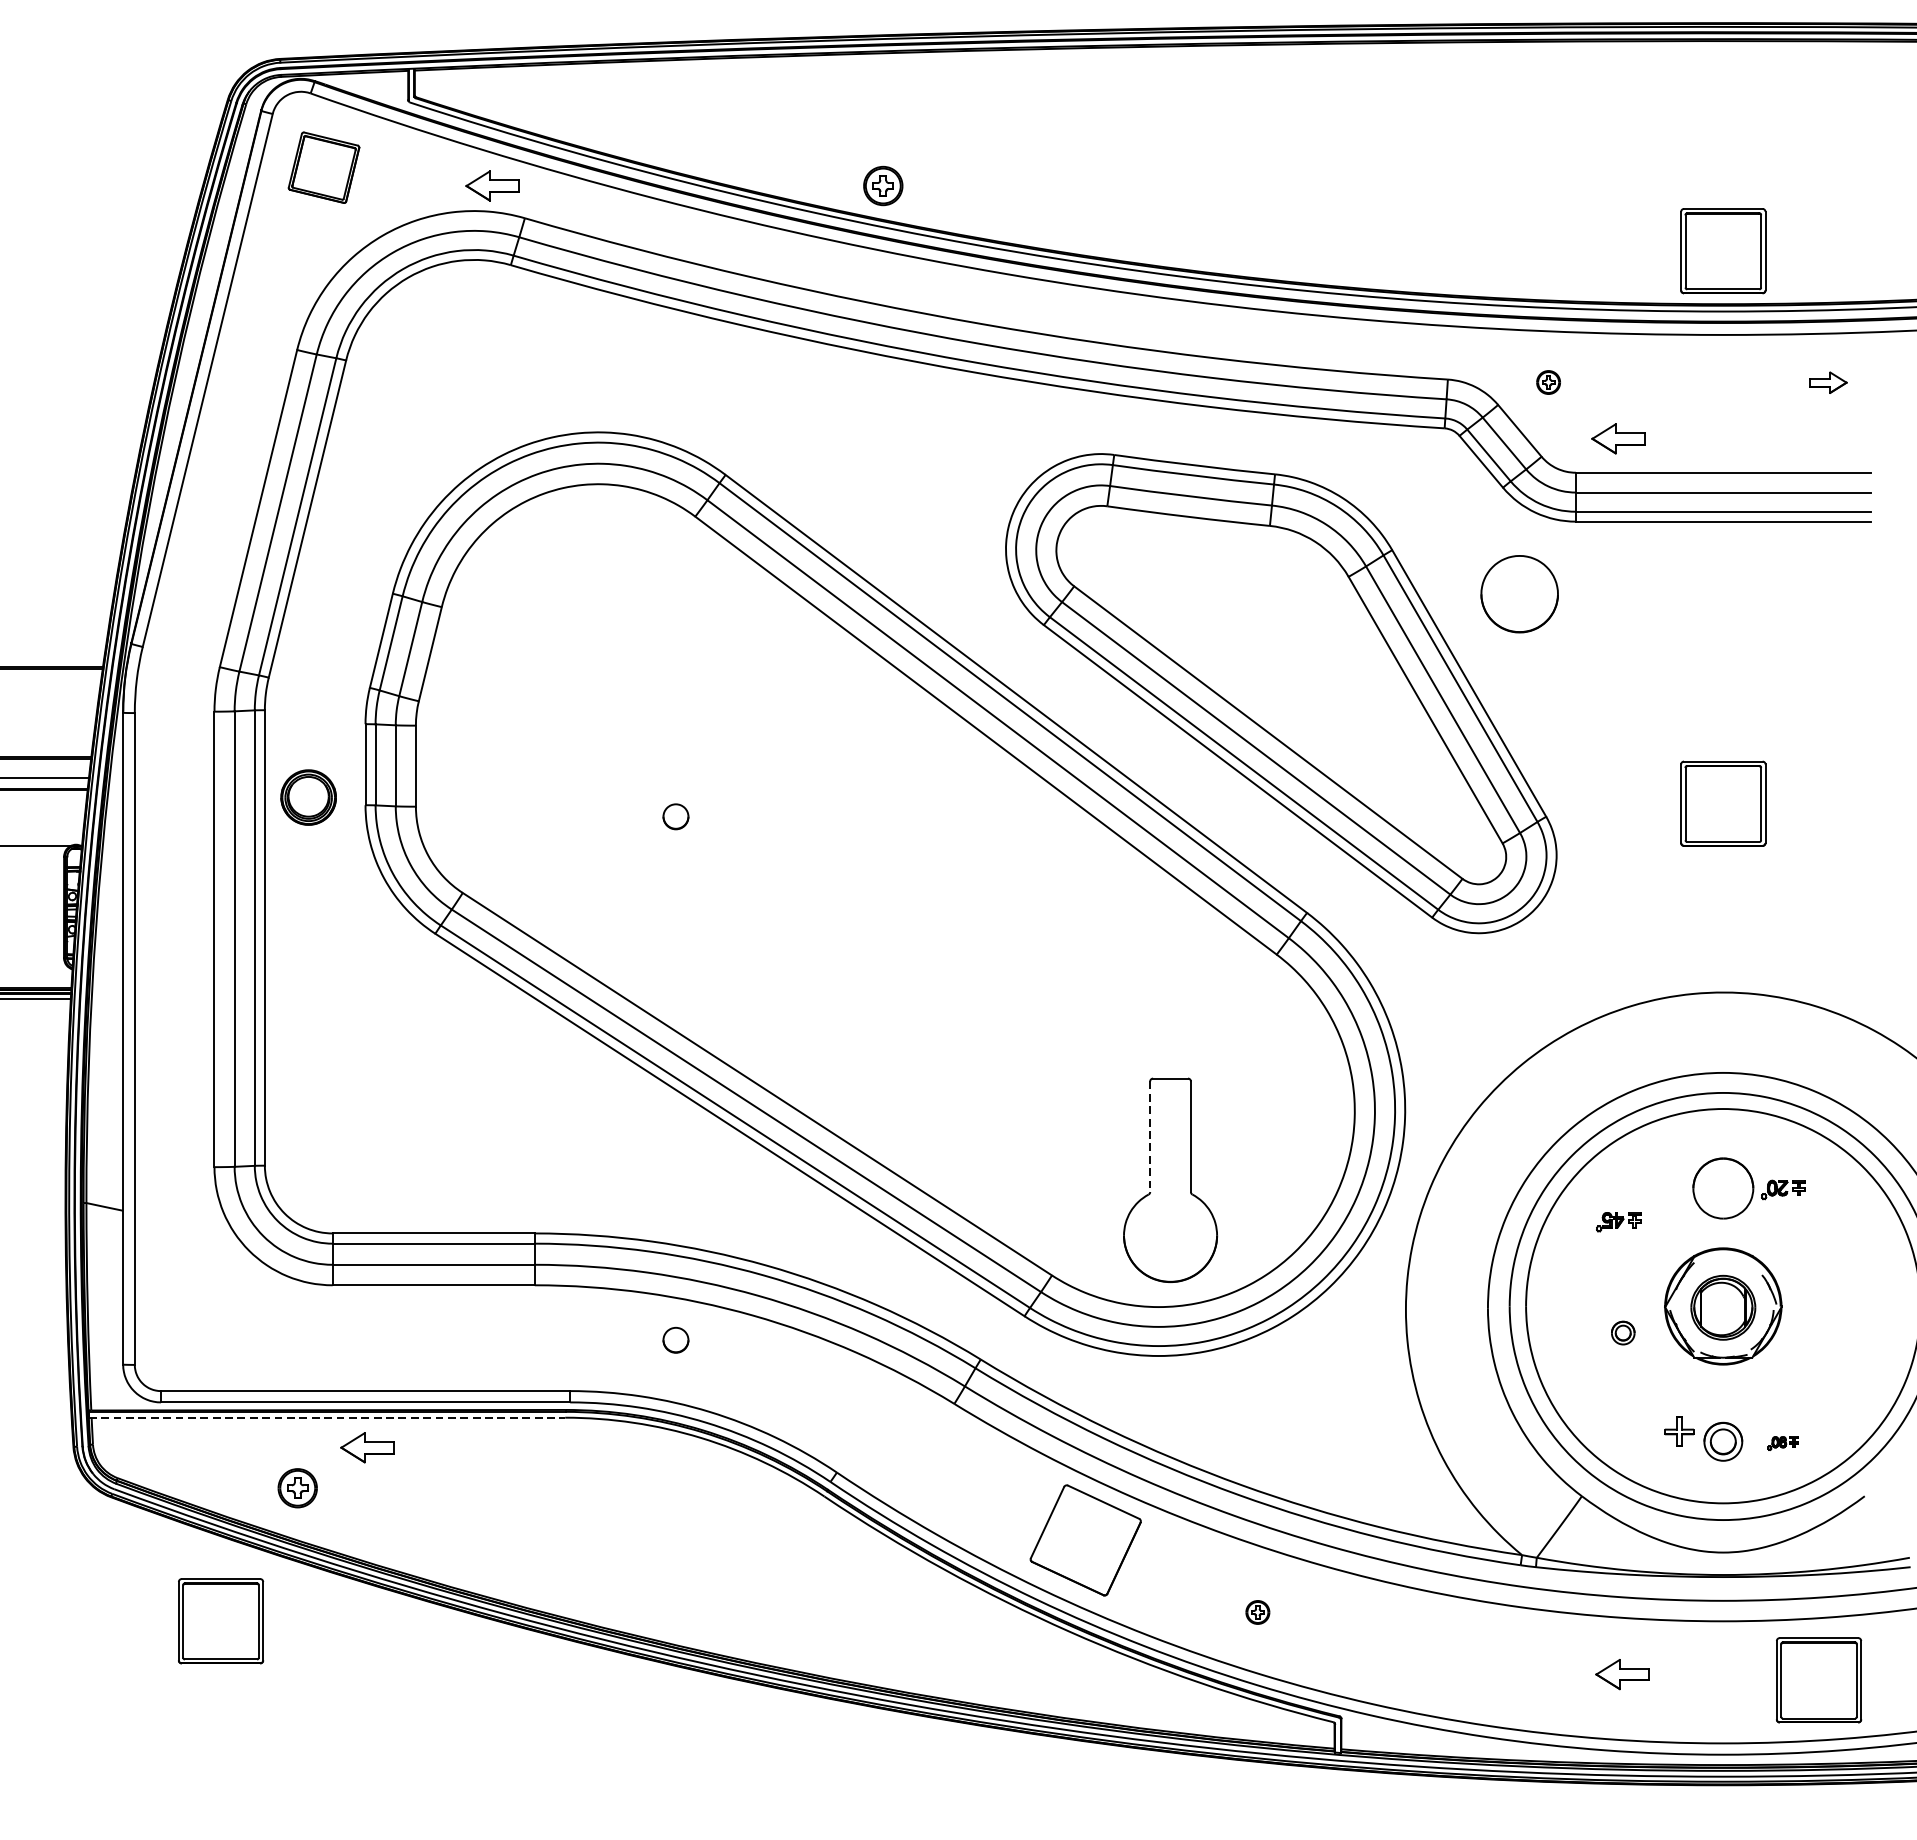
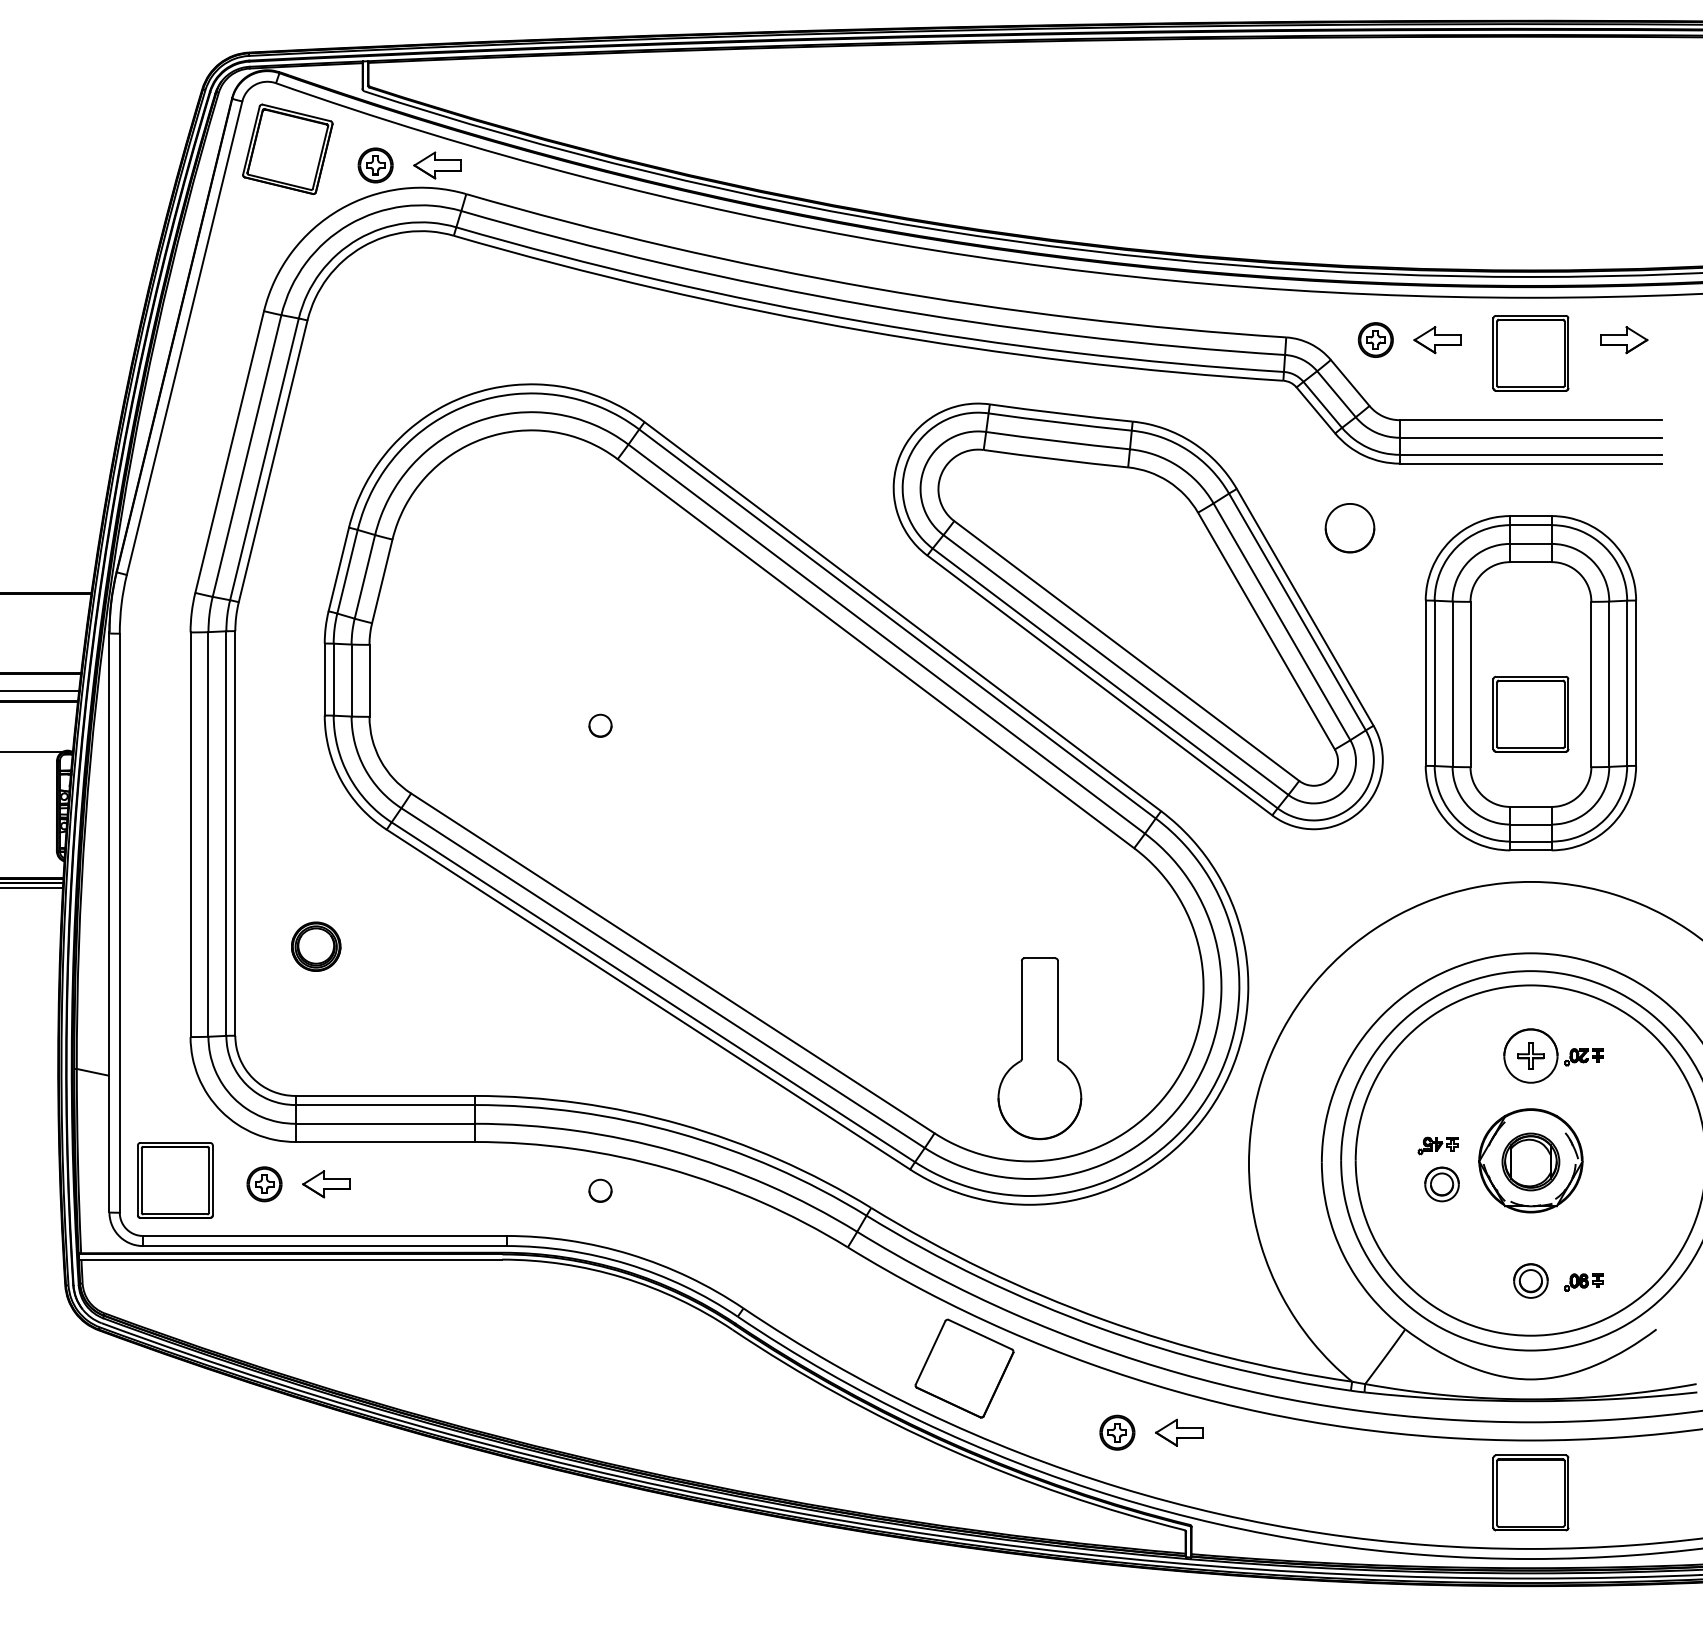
part: (323, 166) -> (287, 148), size x1.43
part: (883, 186) -> (375, 165), moved
part: (1722, 251) -> (1530, 353), moved
part: (1548, 381) -> (1375, 339), size x1.67
part: (1828, 383) -> (1624, 340), size x1.43
part: (1618, 439) -> (1437, 340), moved
part: (1519, 594) -> (1349, 528), size x0.71
part: (1722, 769) -> (1530, 683), added
part: (308, 797) -> (316, 946), moved
line: (1149, 1137) -> (1021, 1010), dashed -> solid
part: (1618, 1221) -> (1437, 1145), moved
part: (1622, 1333) -> (1441, 1184), size x1.67
line: (326, 1417) -> (290, 1259), dashed -> solid
part: (1678, 1431) -> (1530, 1055), moved
part: (1782, 1443) -> (1583, 1282), size x1.43
part: (367, 1447) -> (326, 1184), moved
part: (297, 1488) -> (264, 1184), moved
part: (1257, 1612) -> (1117, 1432), size x1.67
part: (221, 1621) -> (175, 1180), moved
part: (1622, 1674) -> (1179, 1432), moved
part: (1818, 1679) -> (1530, 1492), moved

